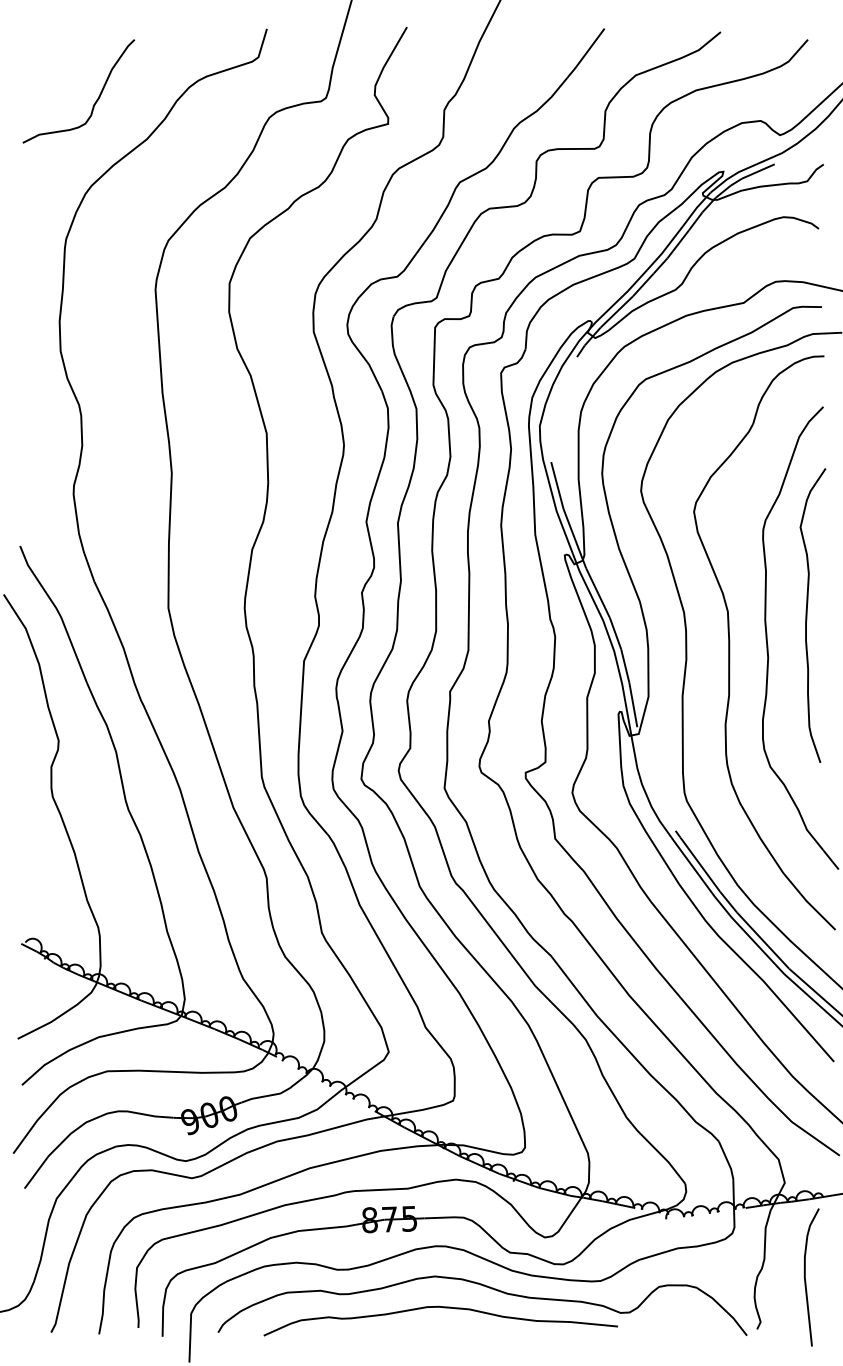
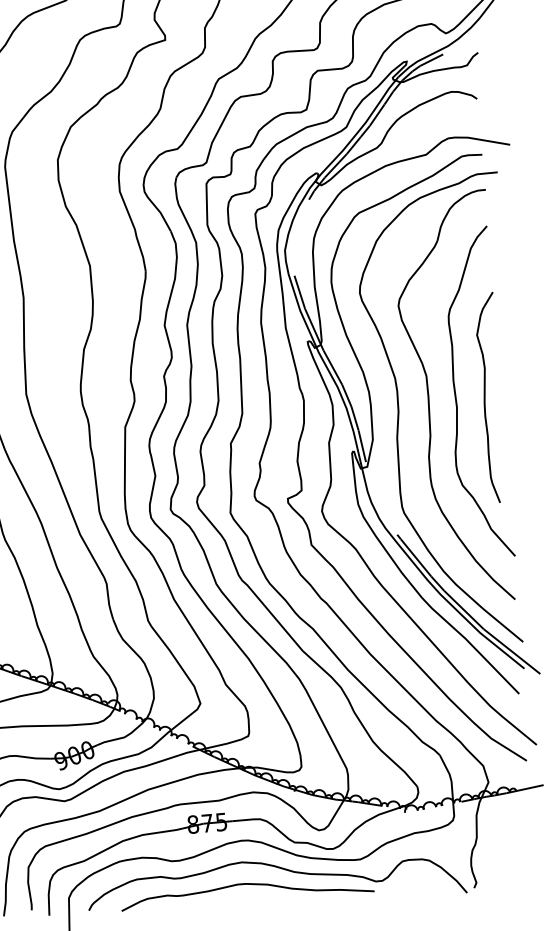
curve: (807, 615) -> (485, 397), moved
curve: (805, 1277) -> (506, 849), removed

